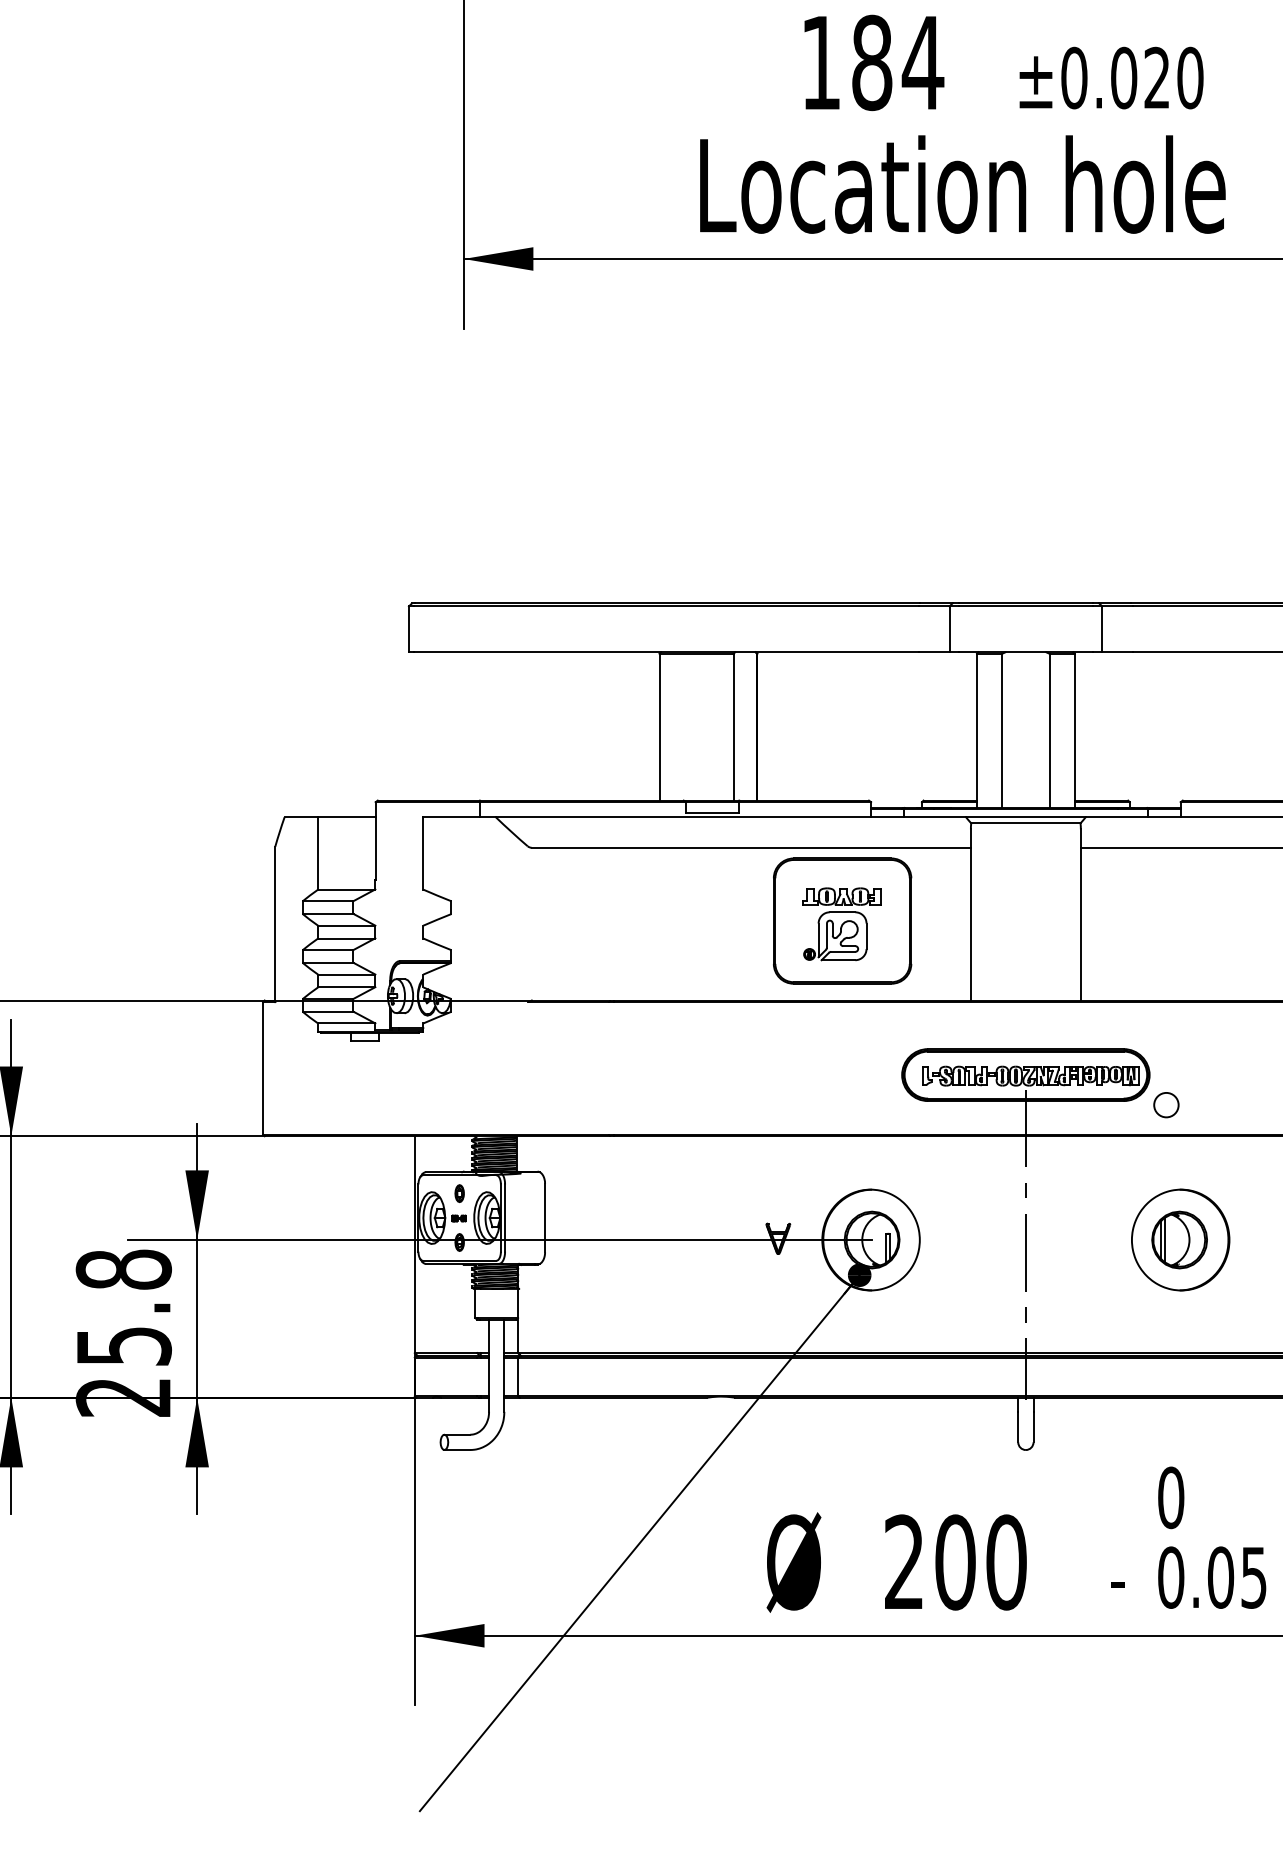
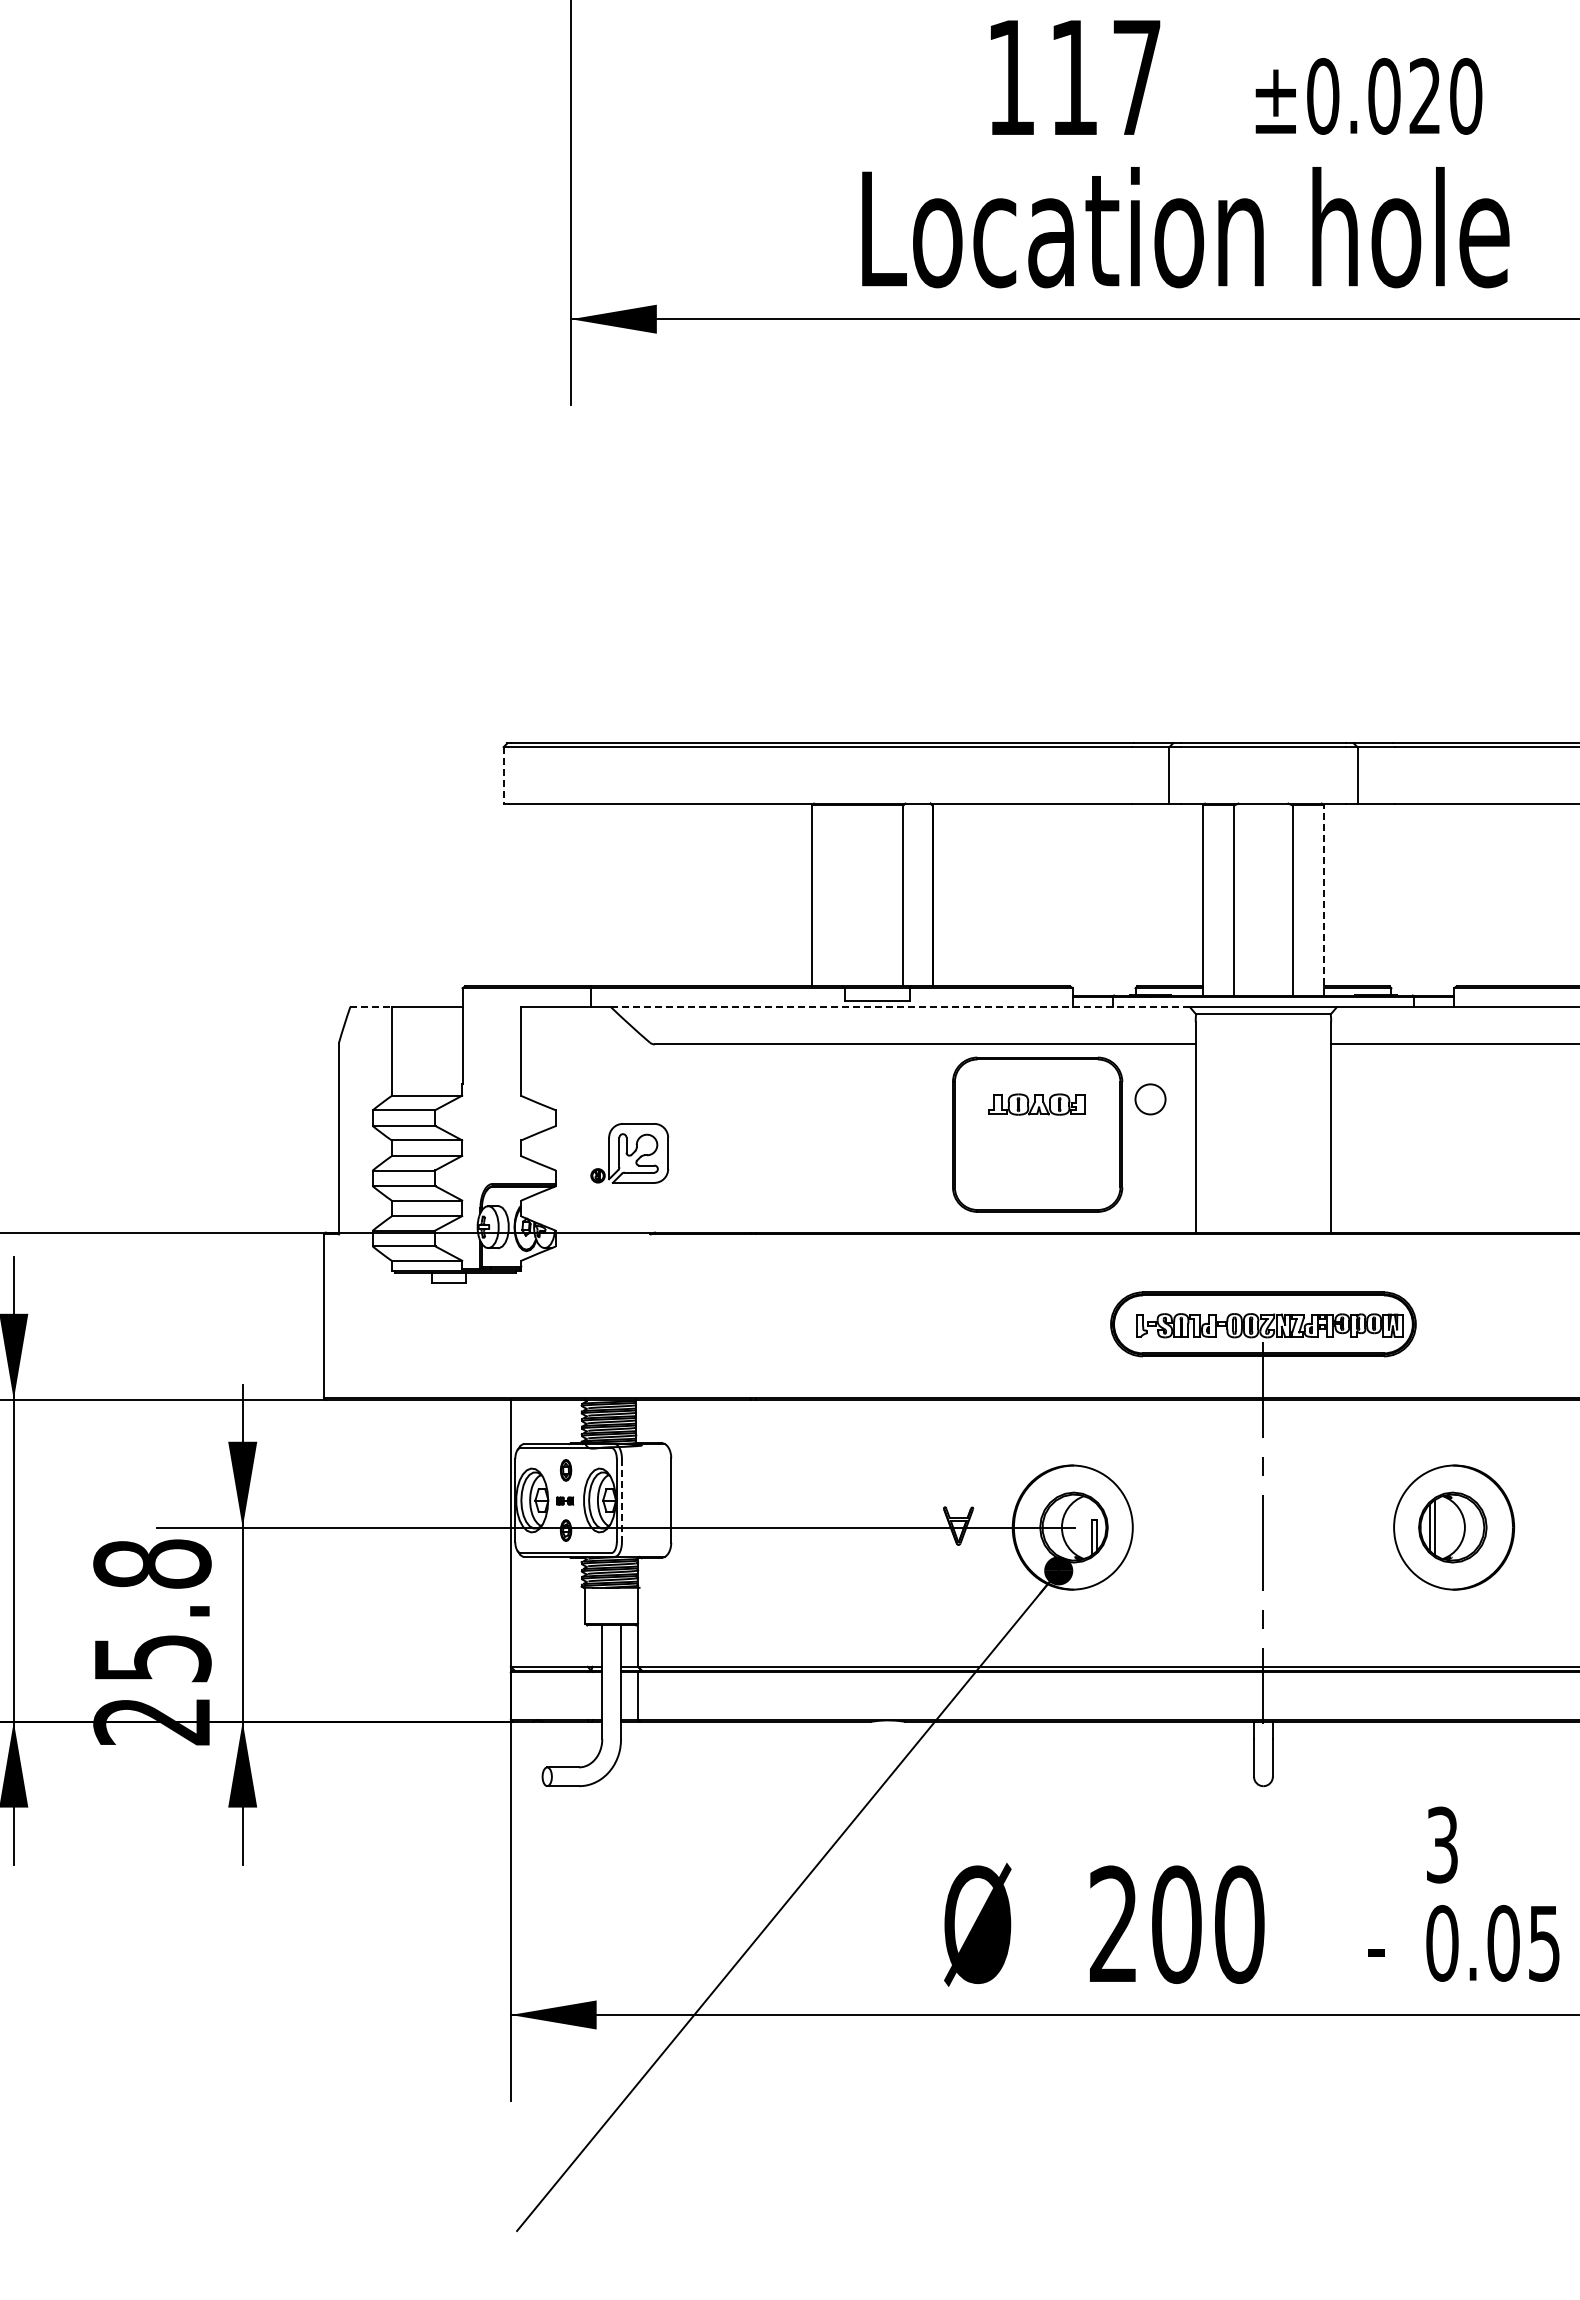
text: (898, 62) -> (1106, 77), 184 -> 117
line: (408, 629) -> (503, 775), solid -> dashed
line: (1074, 730) -> (1323, 900), solid -> dashed
line: (301, 816) -> (371, 1006), solid -> dashed
line: (731, 816) -> (900, 1006), solid -> dashed
part: (835, 936) -> (629, 1153), moved
circle: (1166, 1105) -> (1150, 1099), moved
line: (505, 1218) -> (622, 1501), solid -> dashed
text: (1171, 1497) -> (1442, 1844), 0 -> 3

